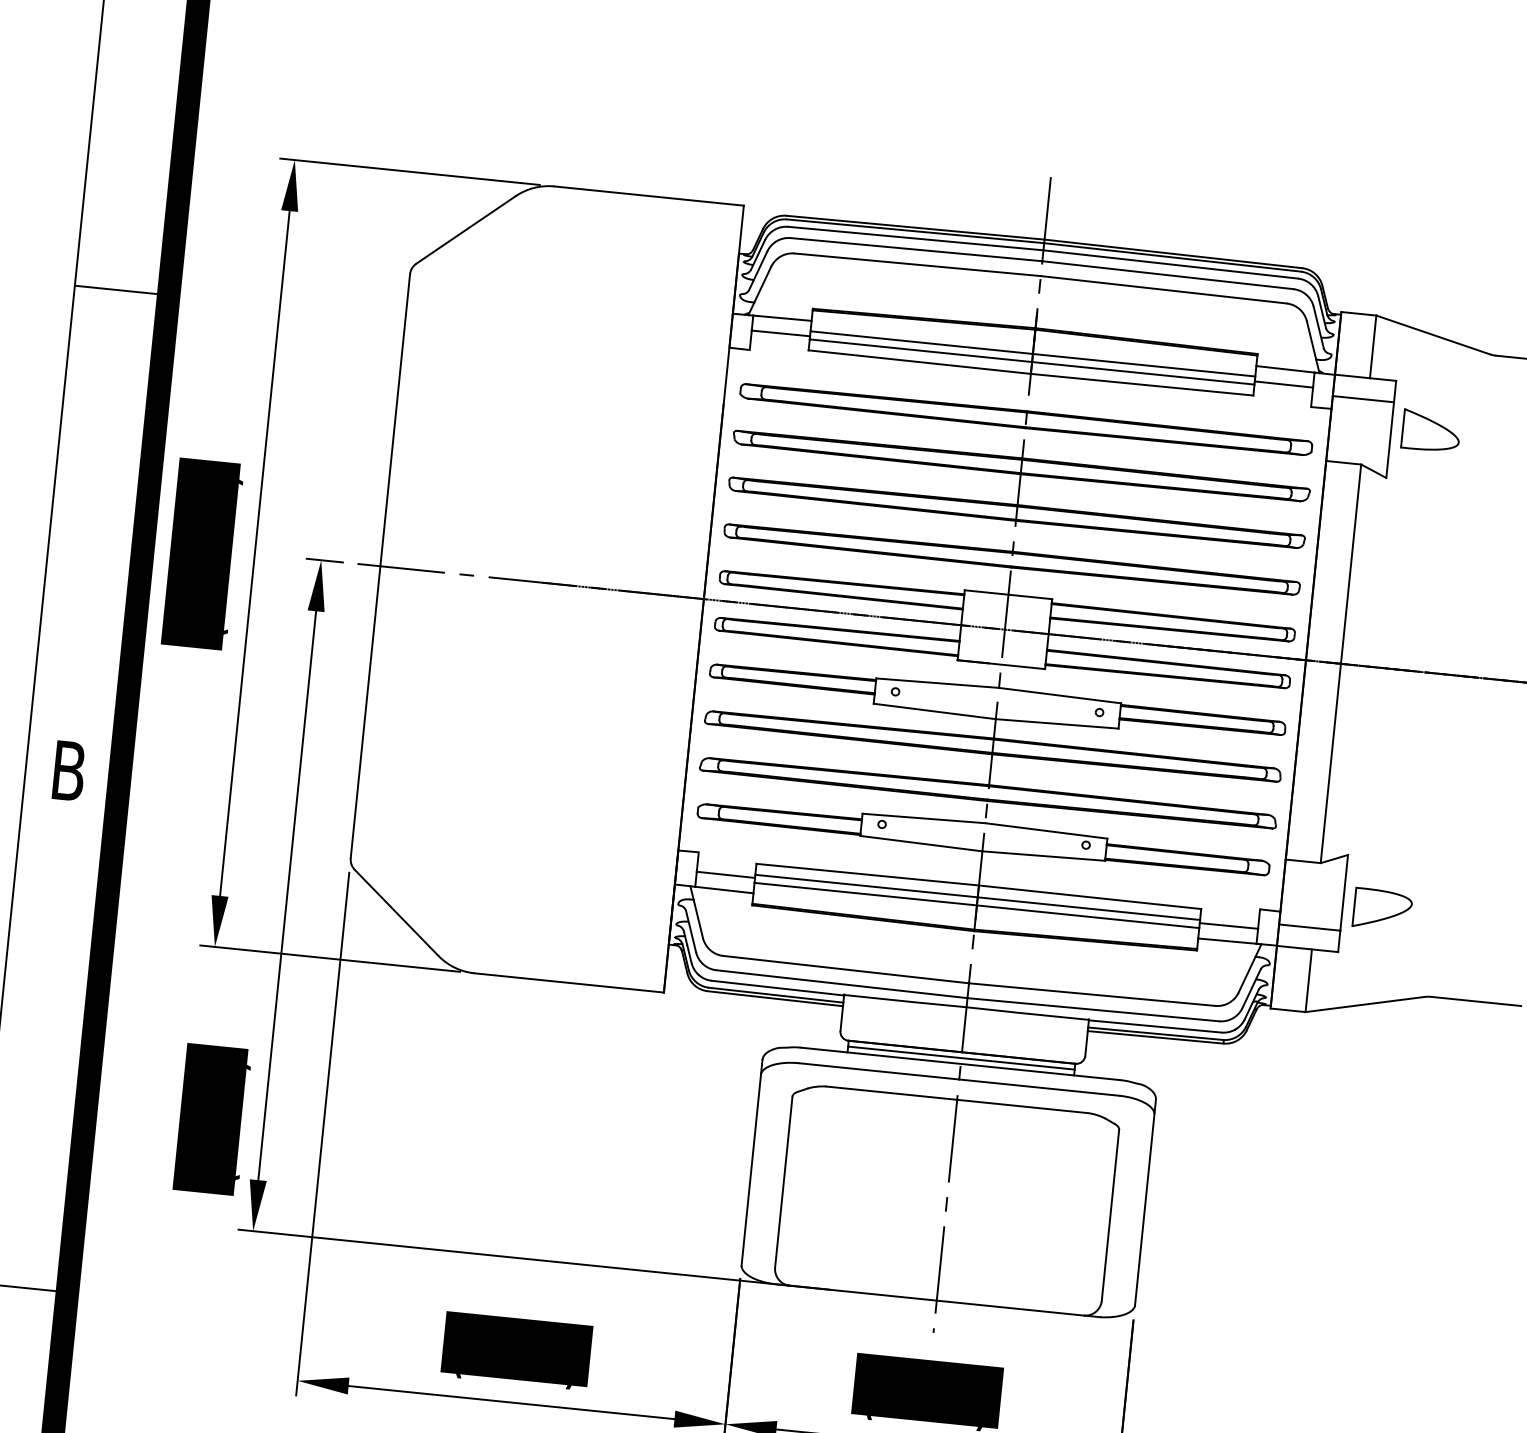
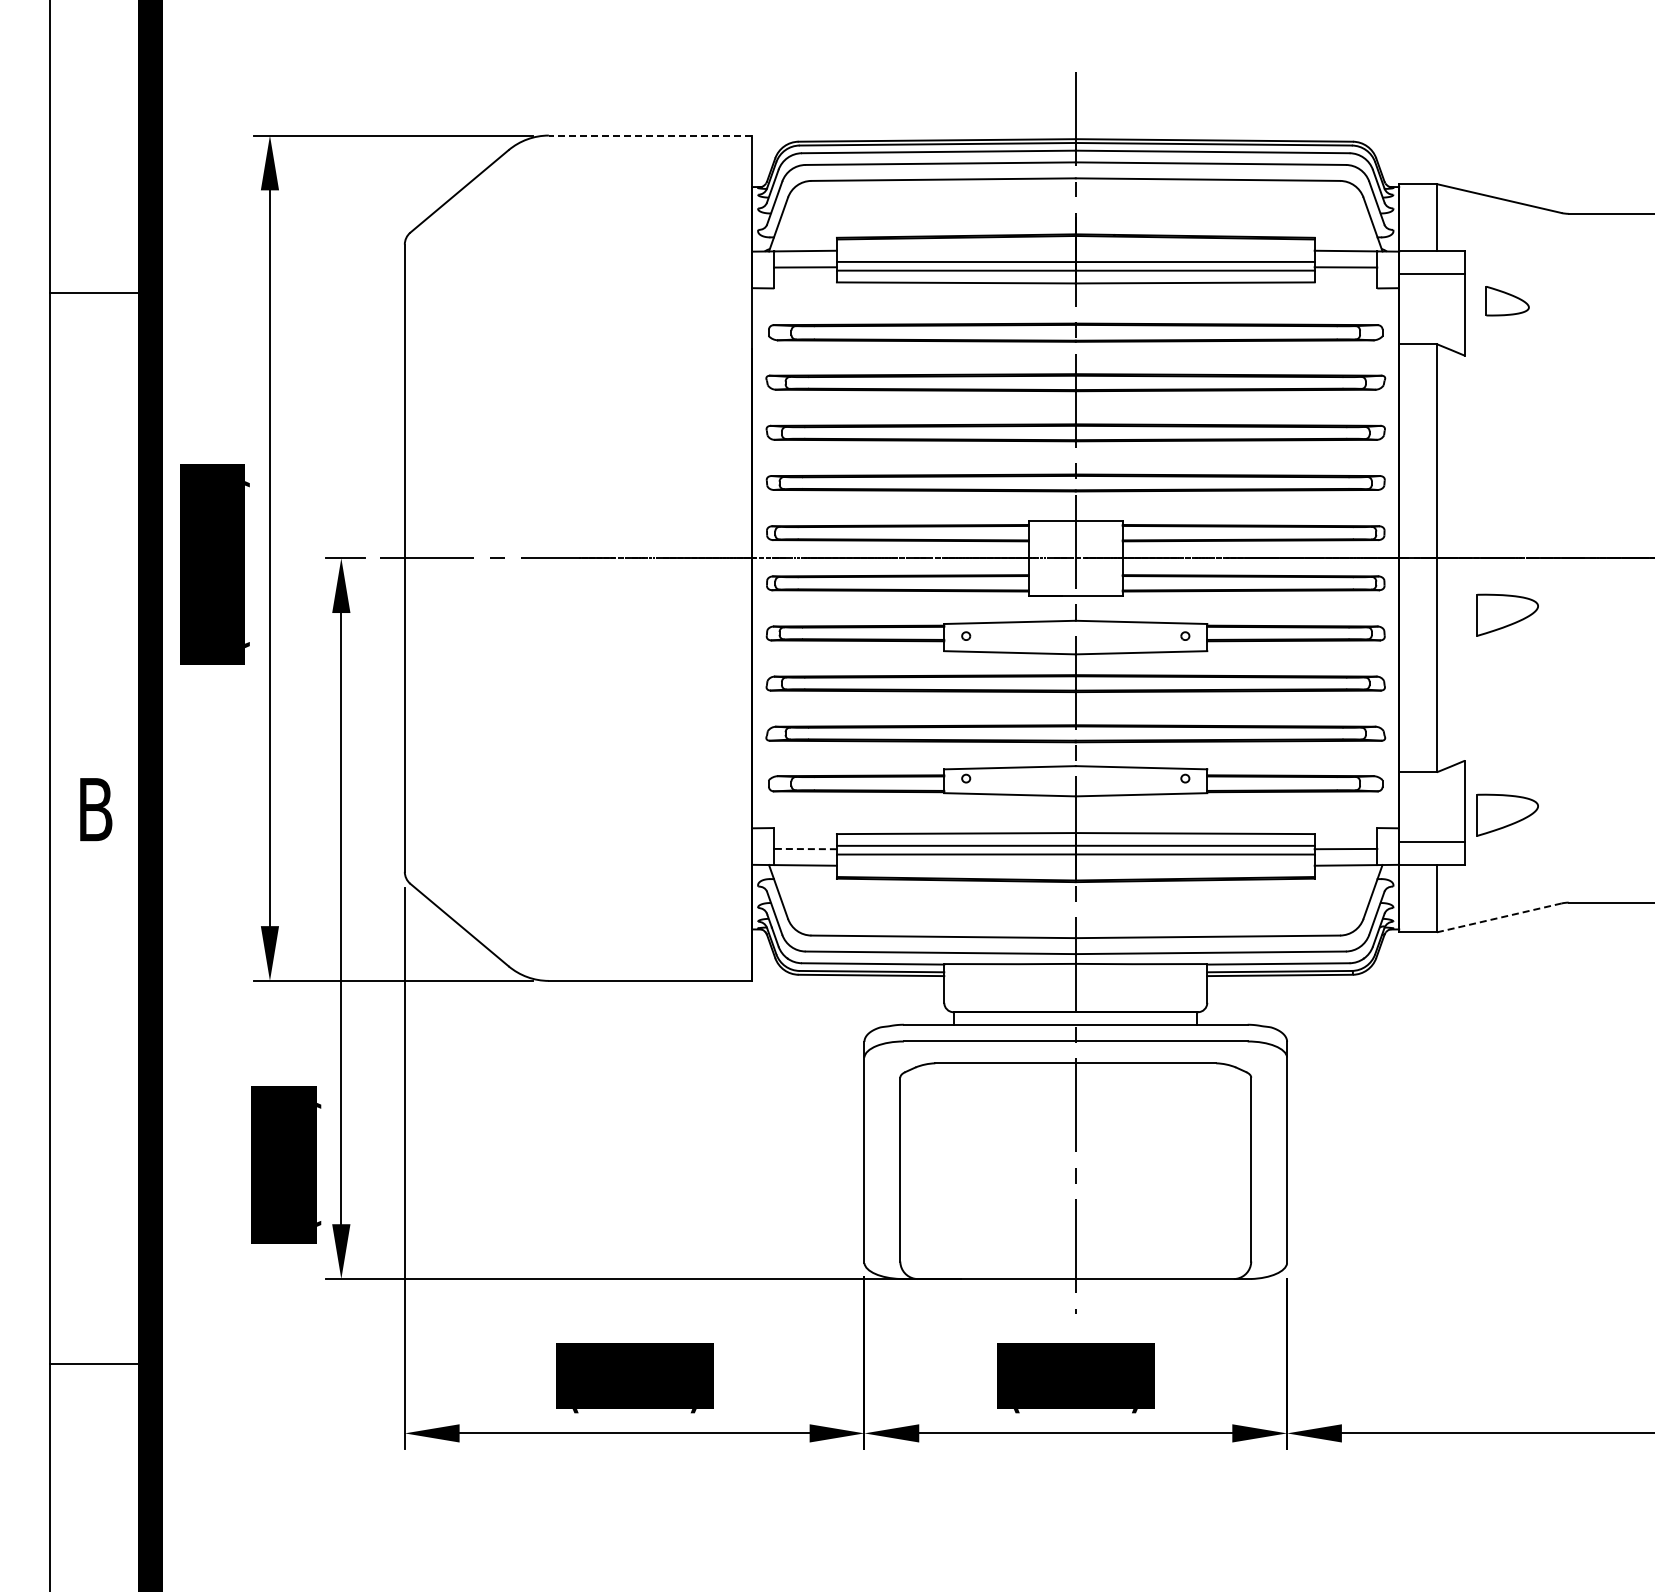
line: (649, 195) -> (650, 135), solid -> dashed
part: (1431, 430) -> (1507, 300), size x0.7
part: (1401, 722) -> (1507, 614), added
line: (725, 875) -> (805, 849), solid -> dashed
line: (1364, 1004) -> (1498, 918), solid -> dashed
line: (961, 1058) -> (1075, 1018), removed

